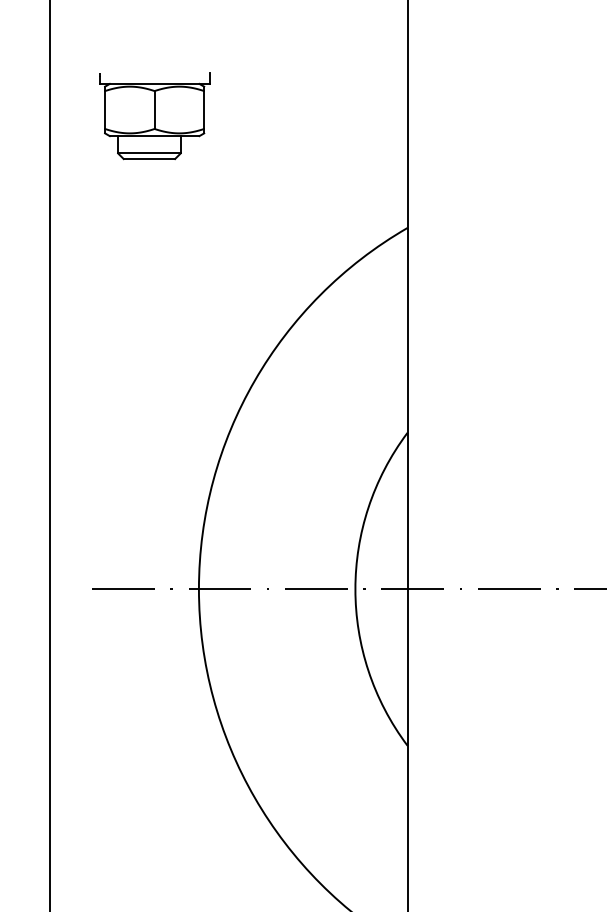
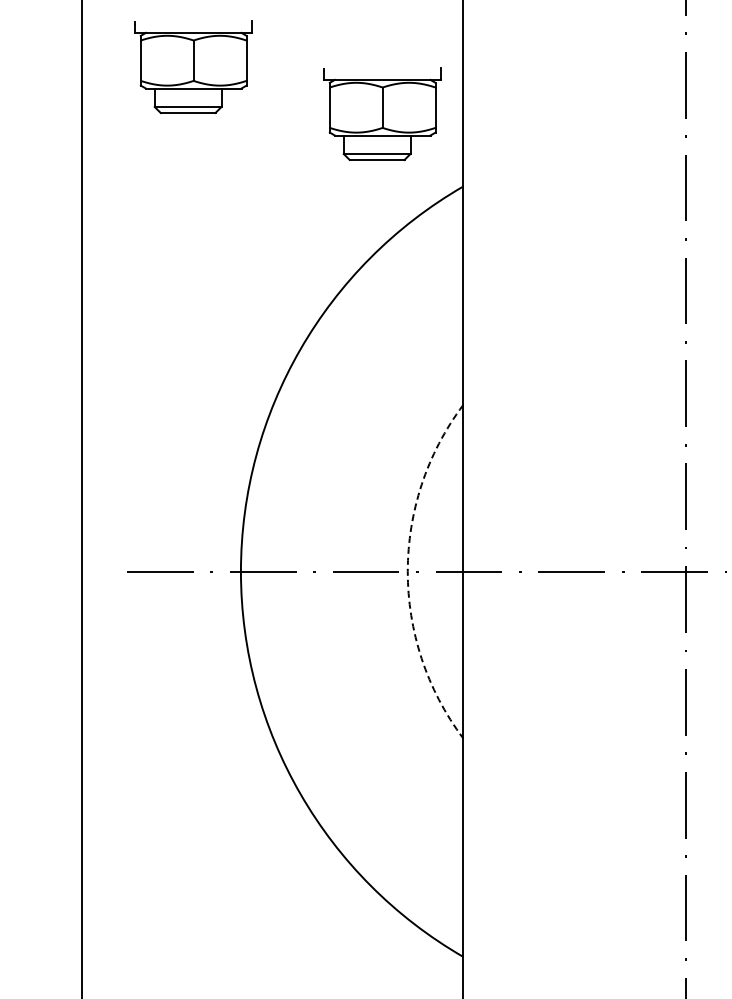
part: (331, 160) -> (382, 114), added
arc: (355, 589) -> (407, 571), solid -> dashed

